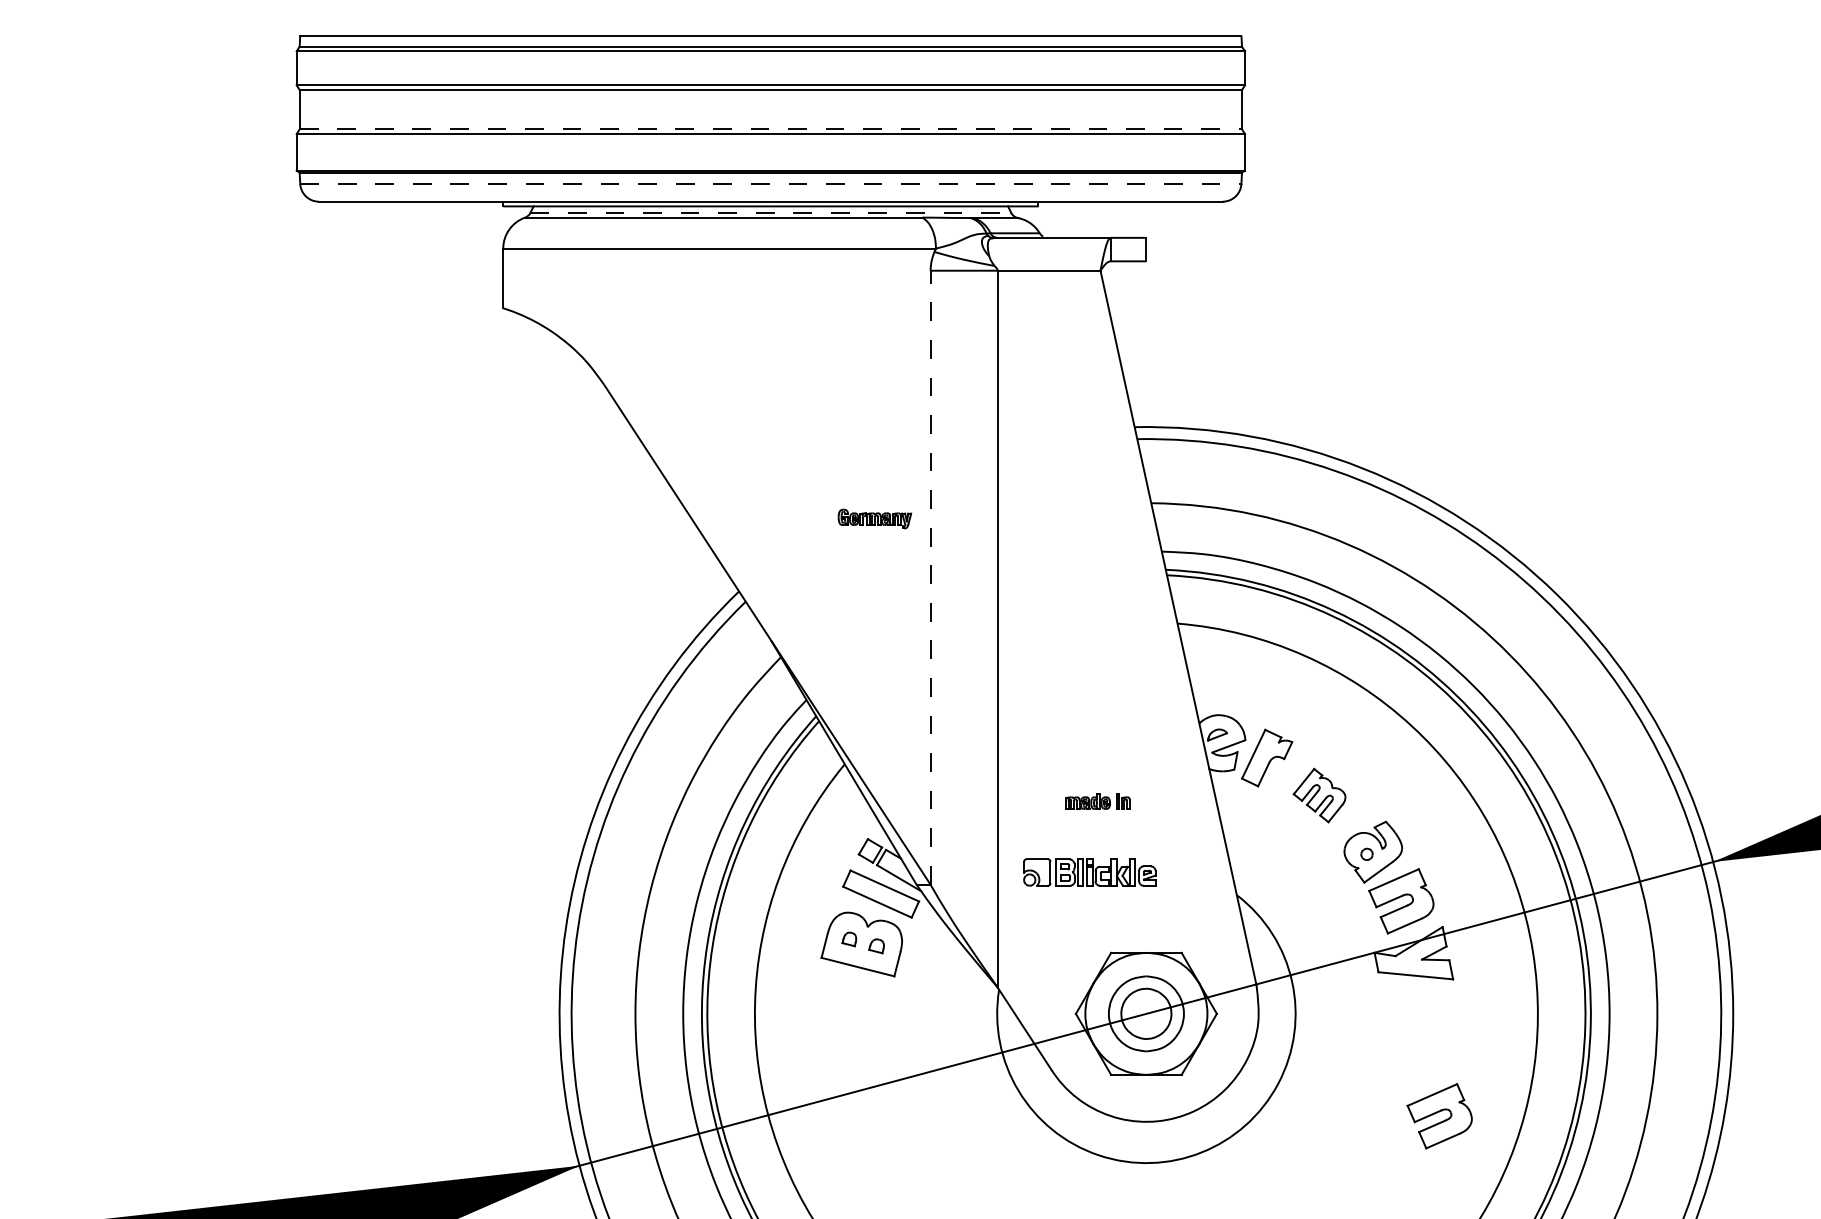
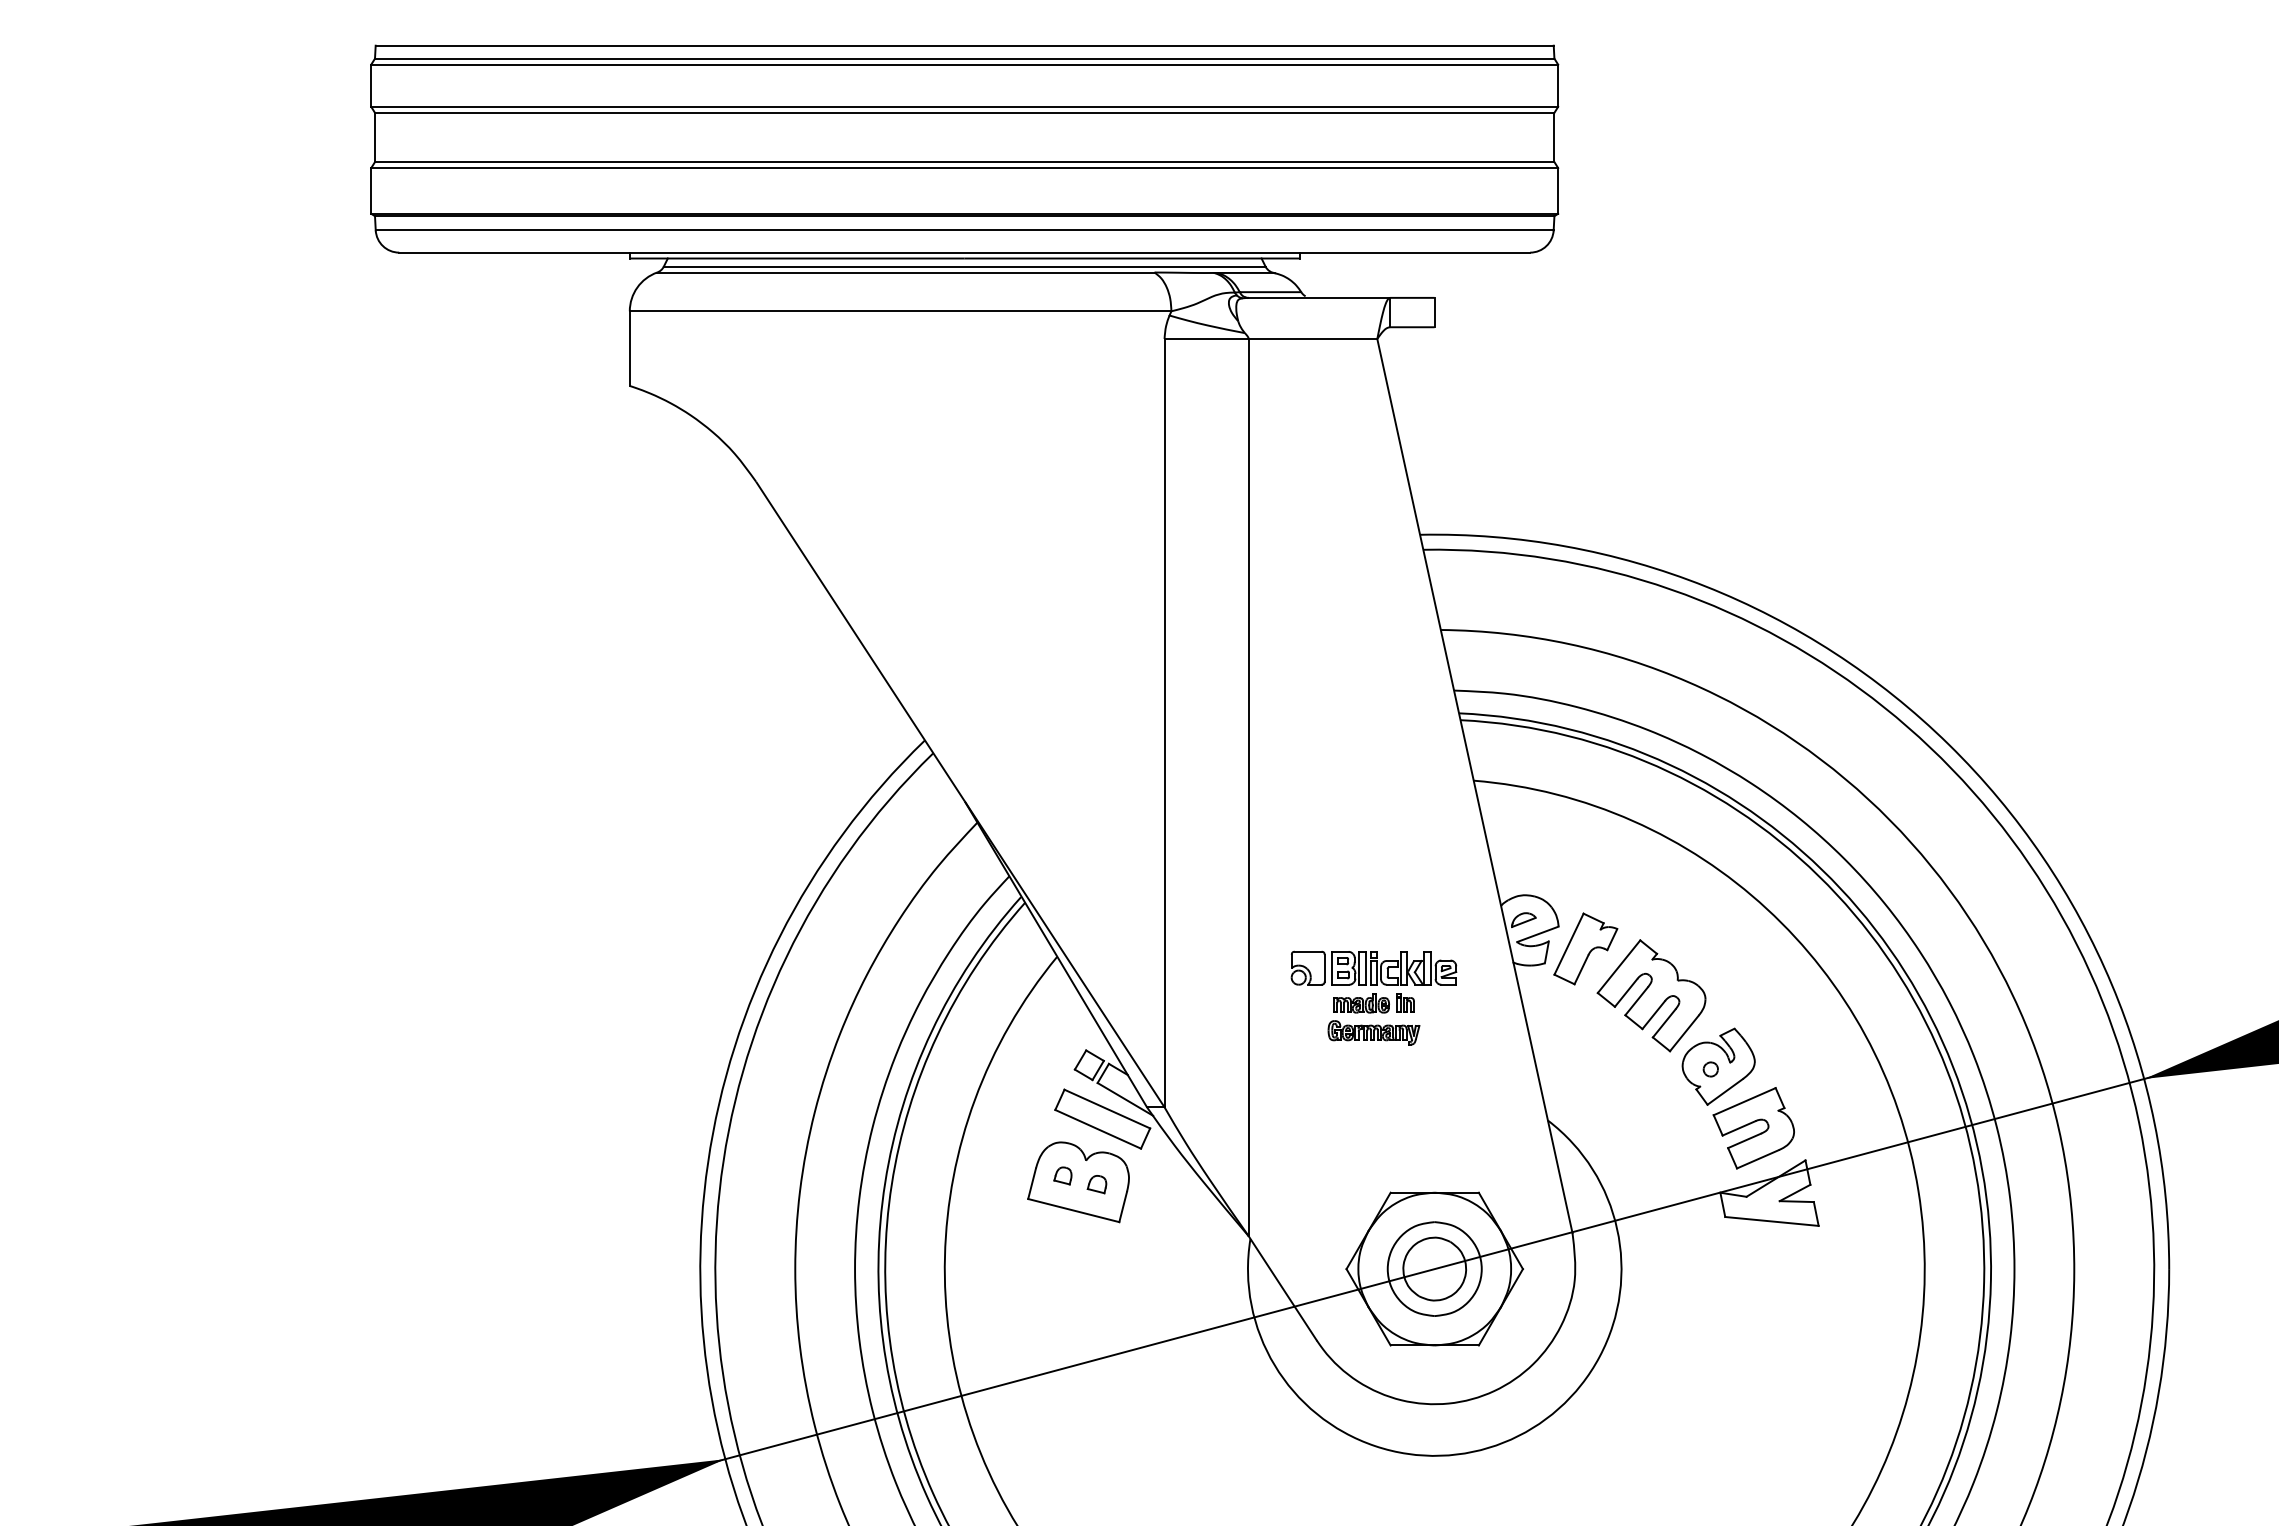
line: (770, 128) -> (964, 161), dashed -> solid
line: (770, 184) -> (964, 230), dashed -> solid
line: (770, 212) -> (964, 266), dashed -> solid
part: (874, 518) -> (1373, 1032), moved
line: (930, 577) -> (1164, 722), dashed -> solid
part: (1319, 795) -> (1651, 995), size x1.67
part: (1089, 871) -> (1373, 967), moved
part: (1439, 1116) -> (1801, 1397), removed

